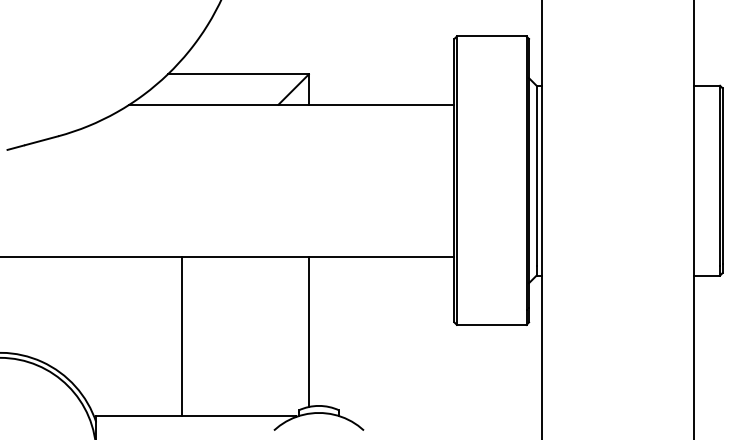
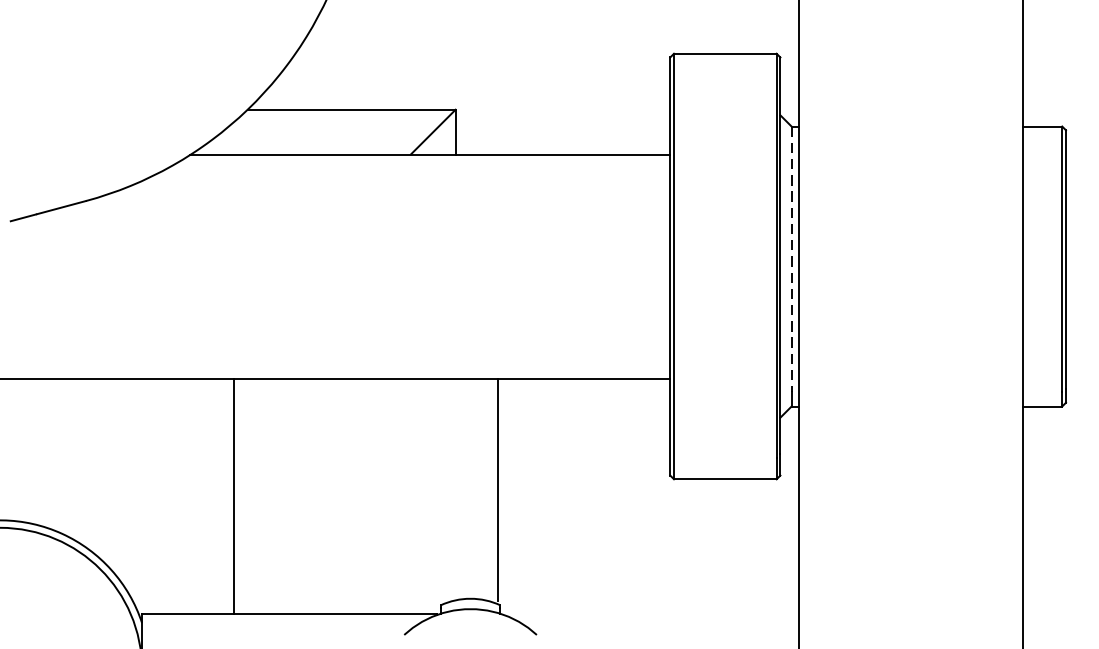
line: (536, 176) -> (791, 260), solid -> dashed
line: (308, 331) -> (497, 488), moved
line: (182, 336) -> (233, 496), moved

